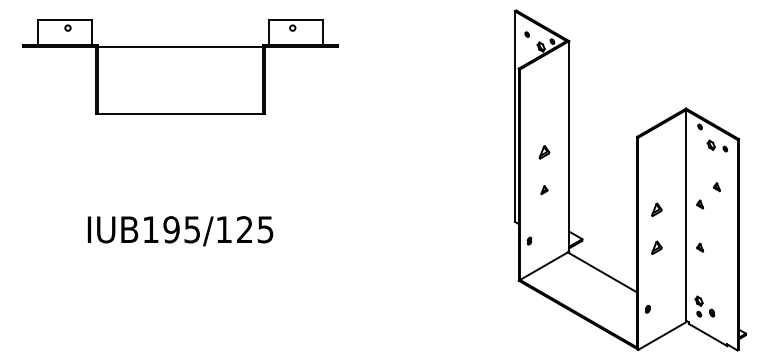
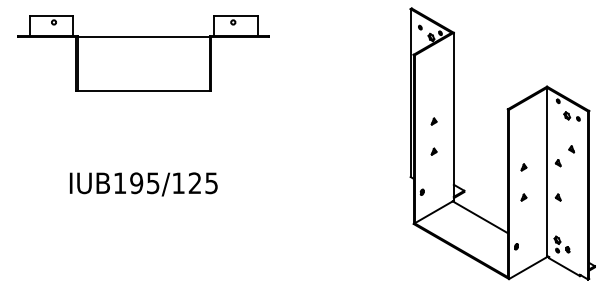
part: (544, 152) -> (434, 121), size x0.62
part: (657, 209) -> (524, 167), size x0.62
part: (657, 247) -> (524, 197), size x0.62

